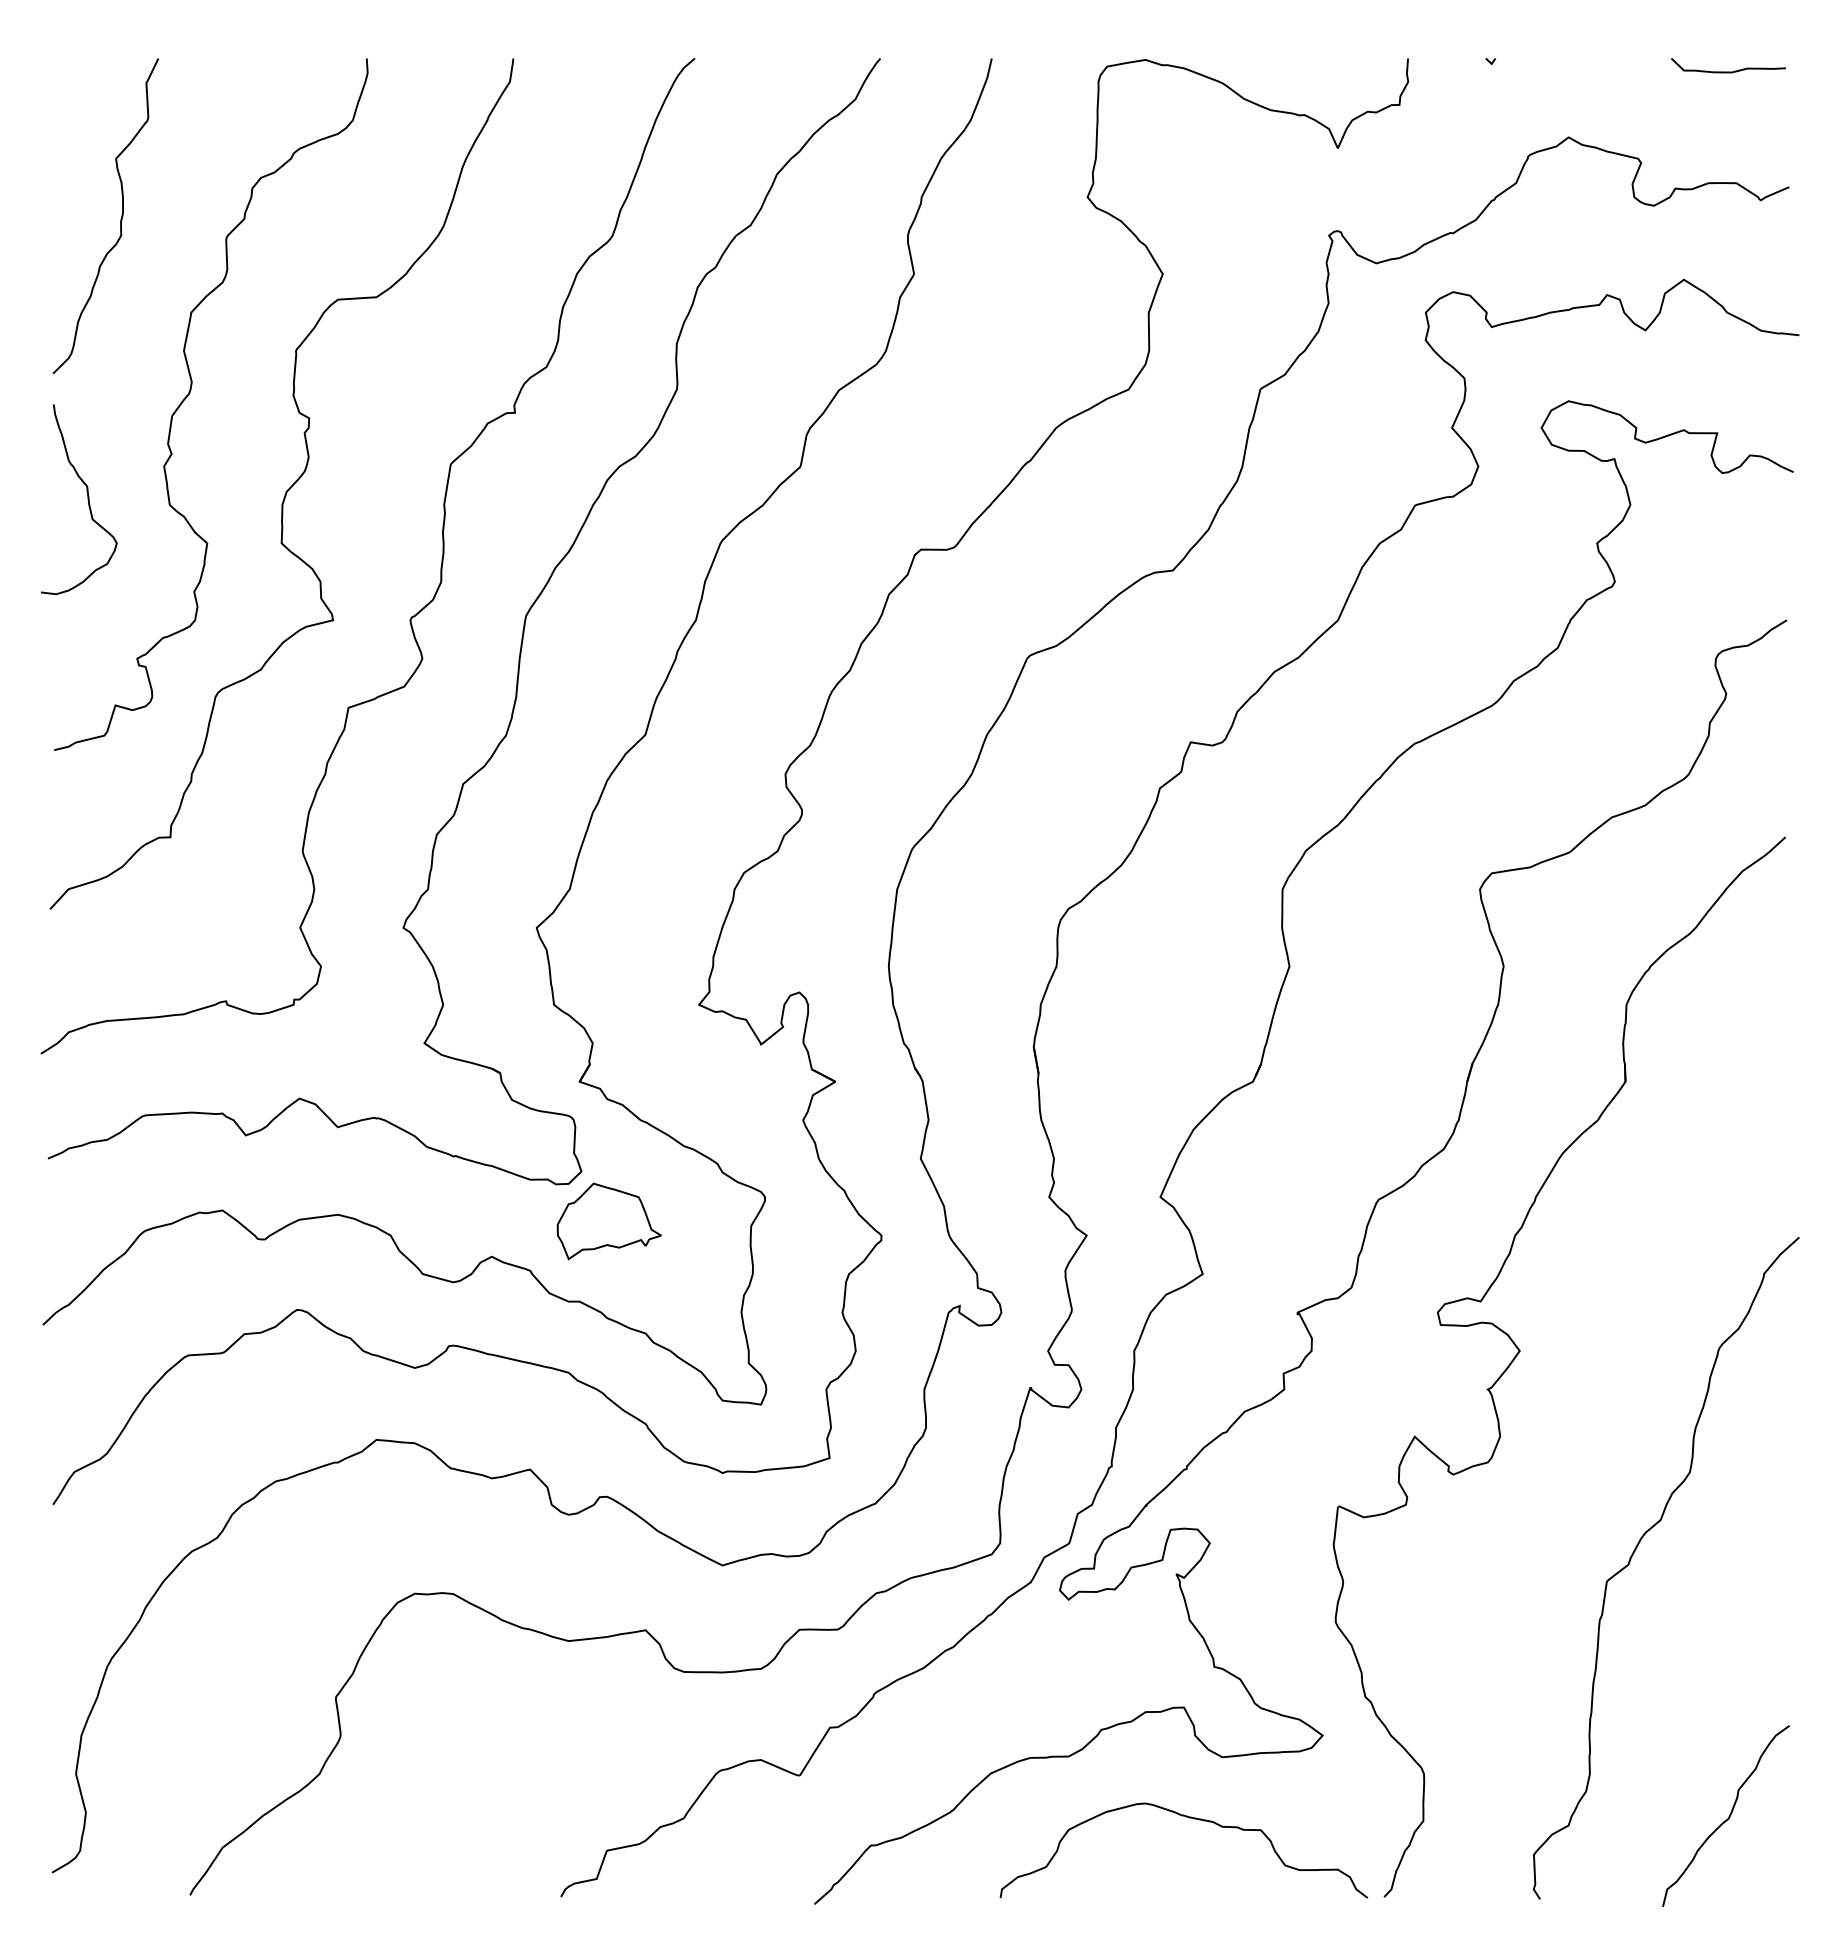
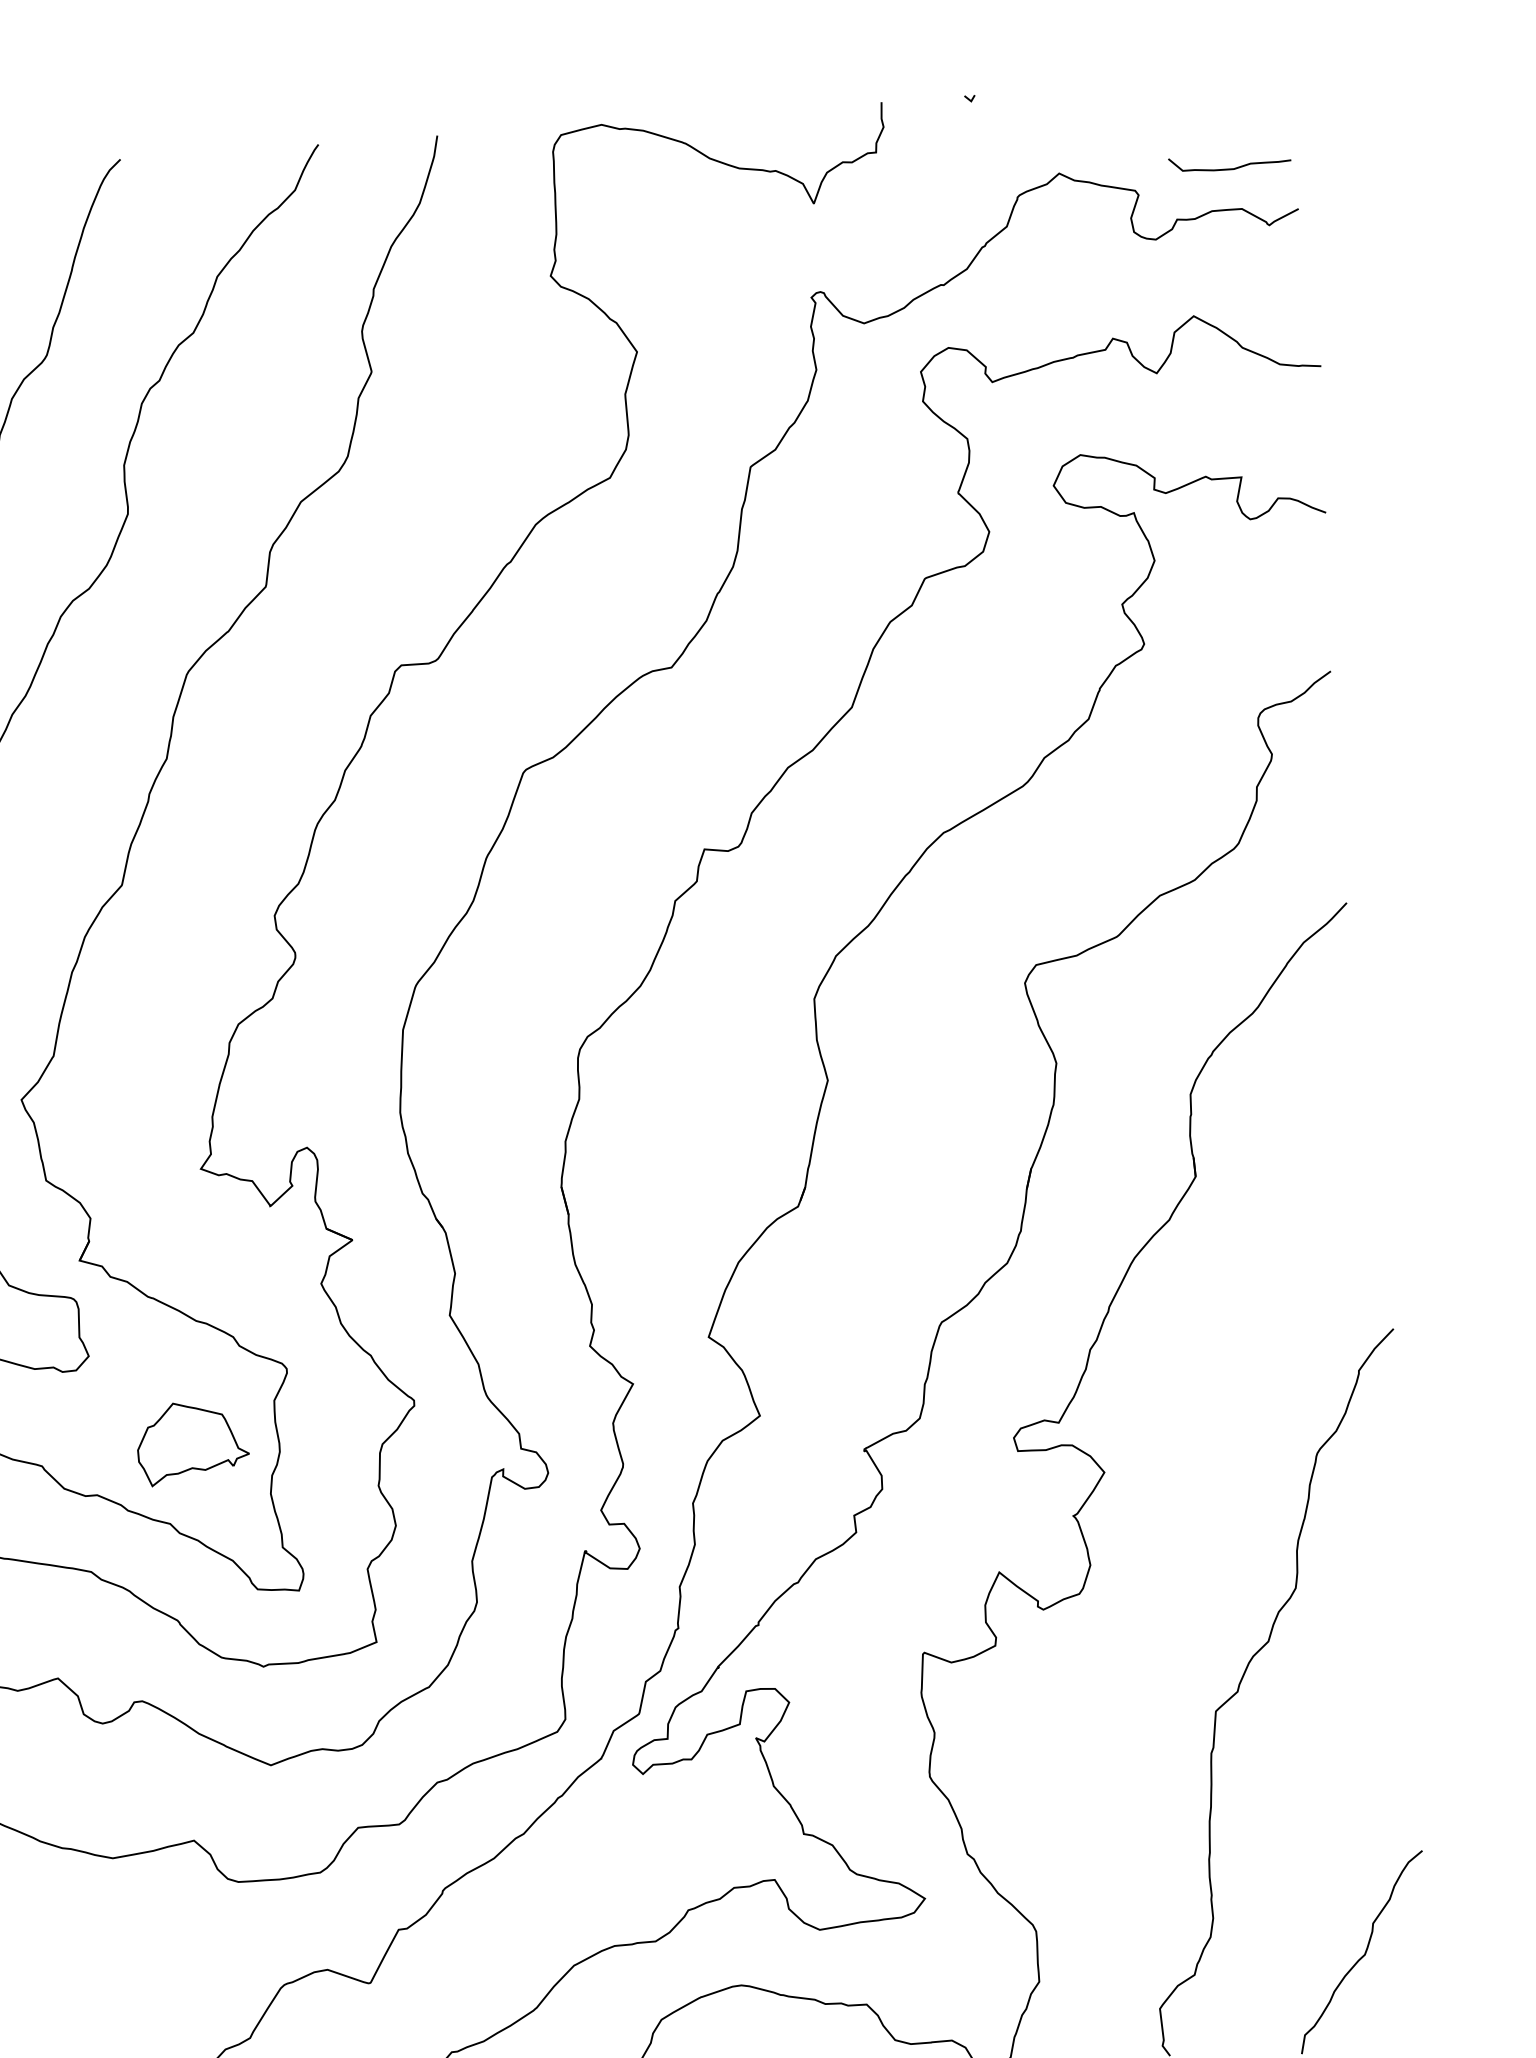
curve: (1728, 71) -> (1230, 168), moved
part: (608, 1221) -> (191, 1442), moved

